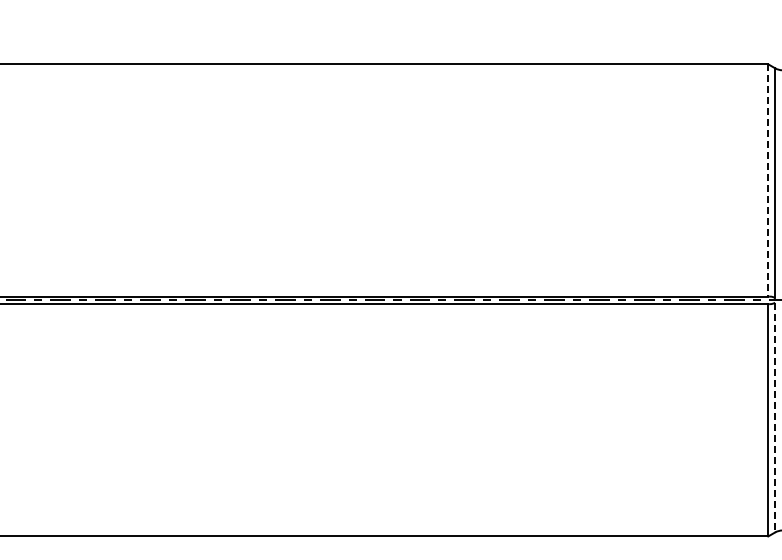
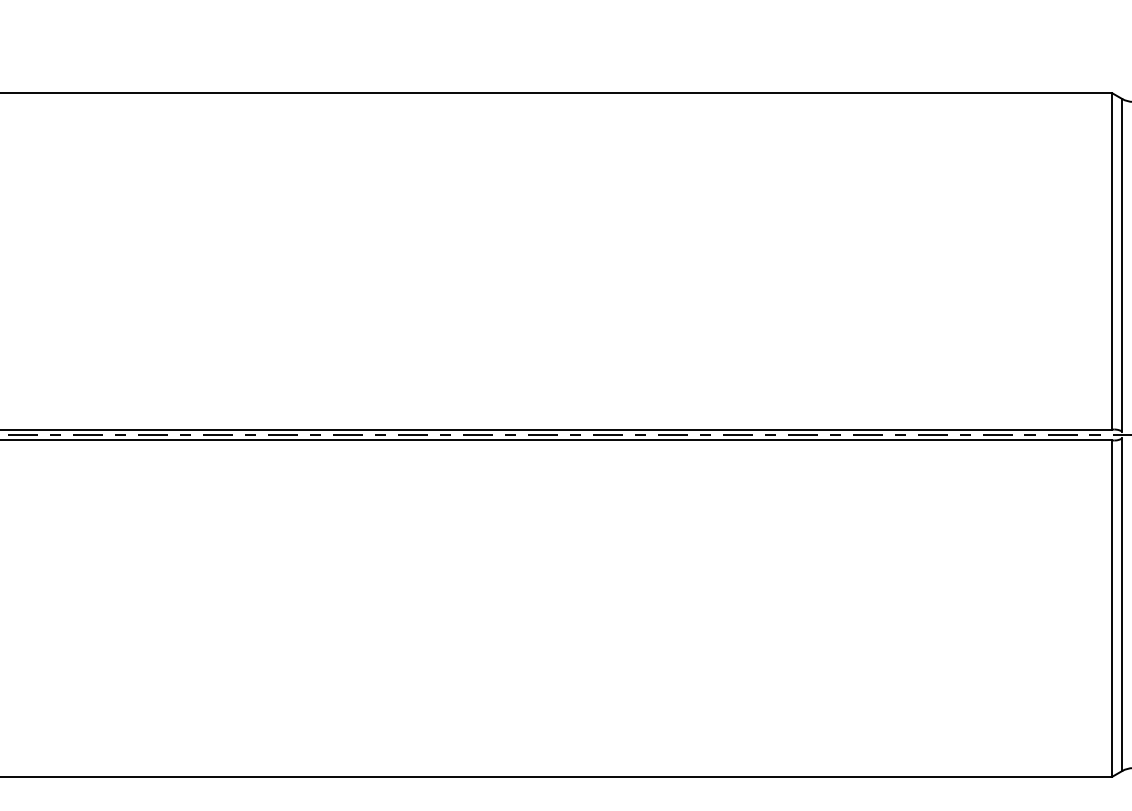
line: (768, 180) -> (1112, 261), dashed -> solid
line: (775, 417) -> (1122, 604), dashed -> solid

